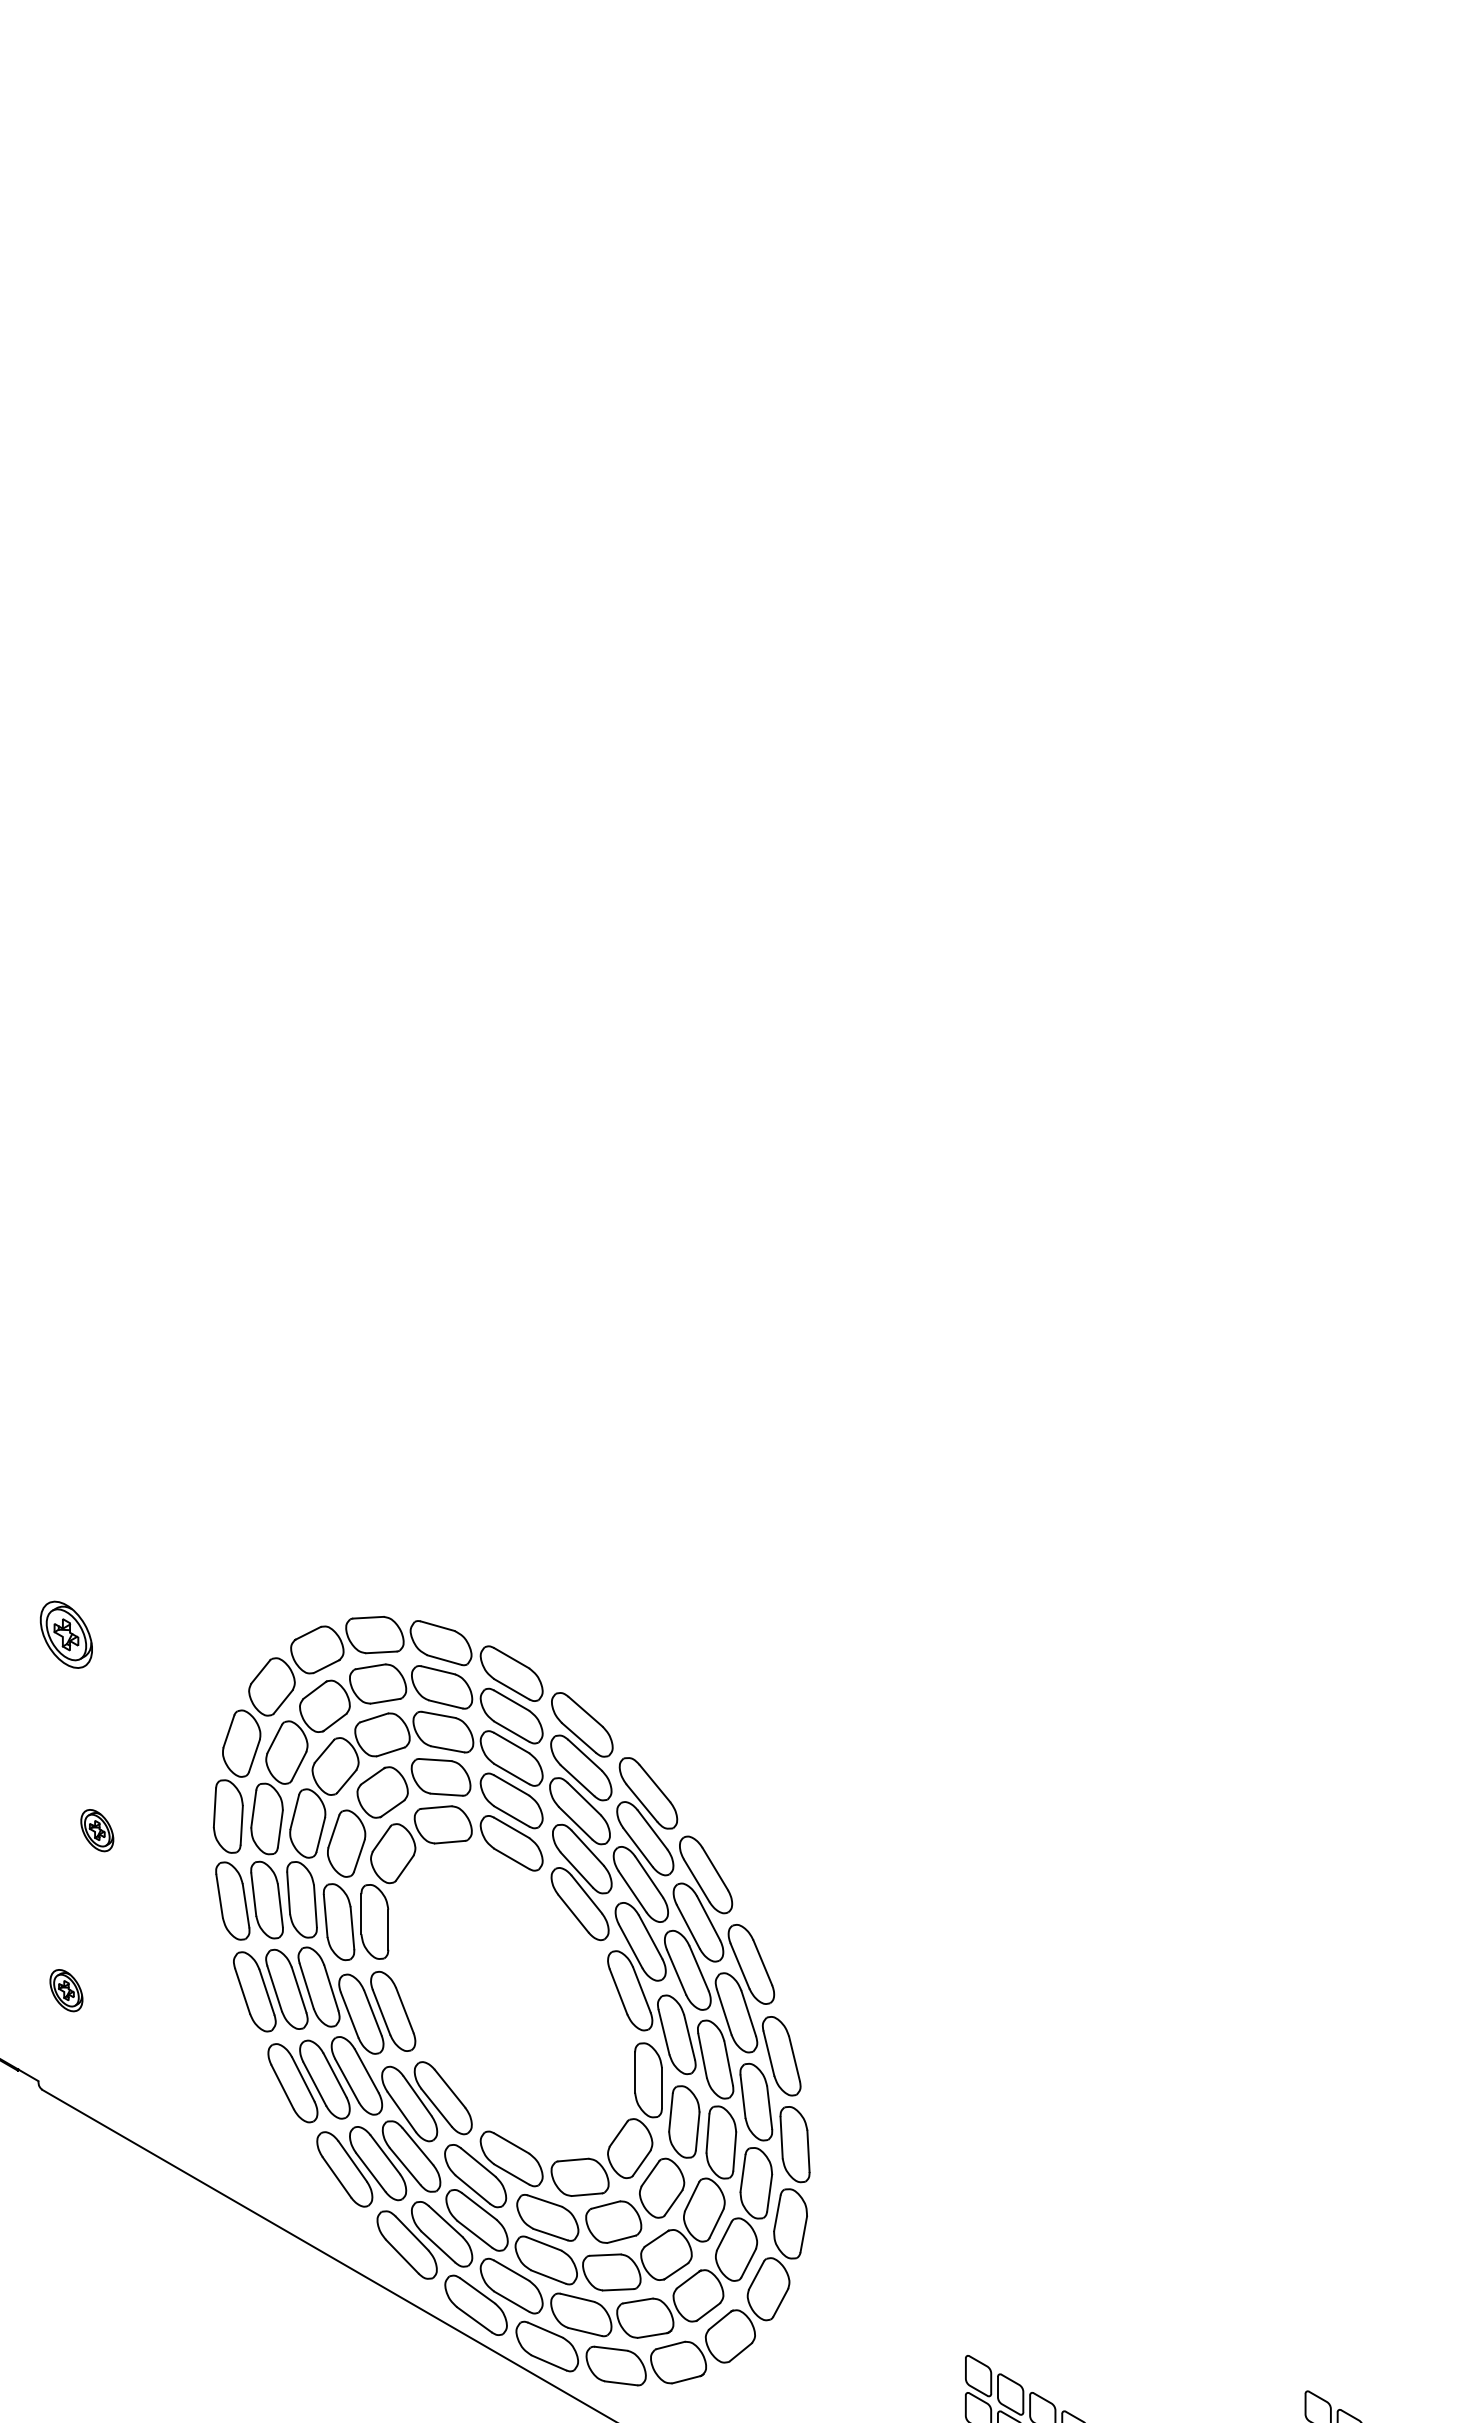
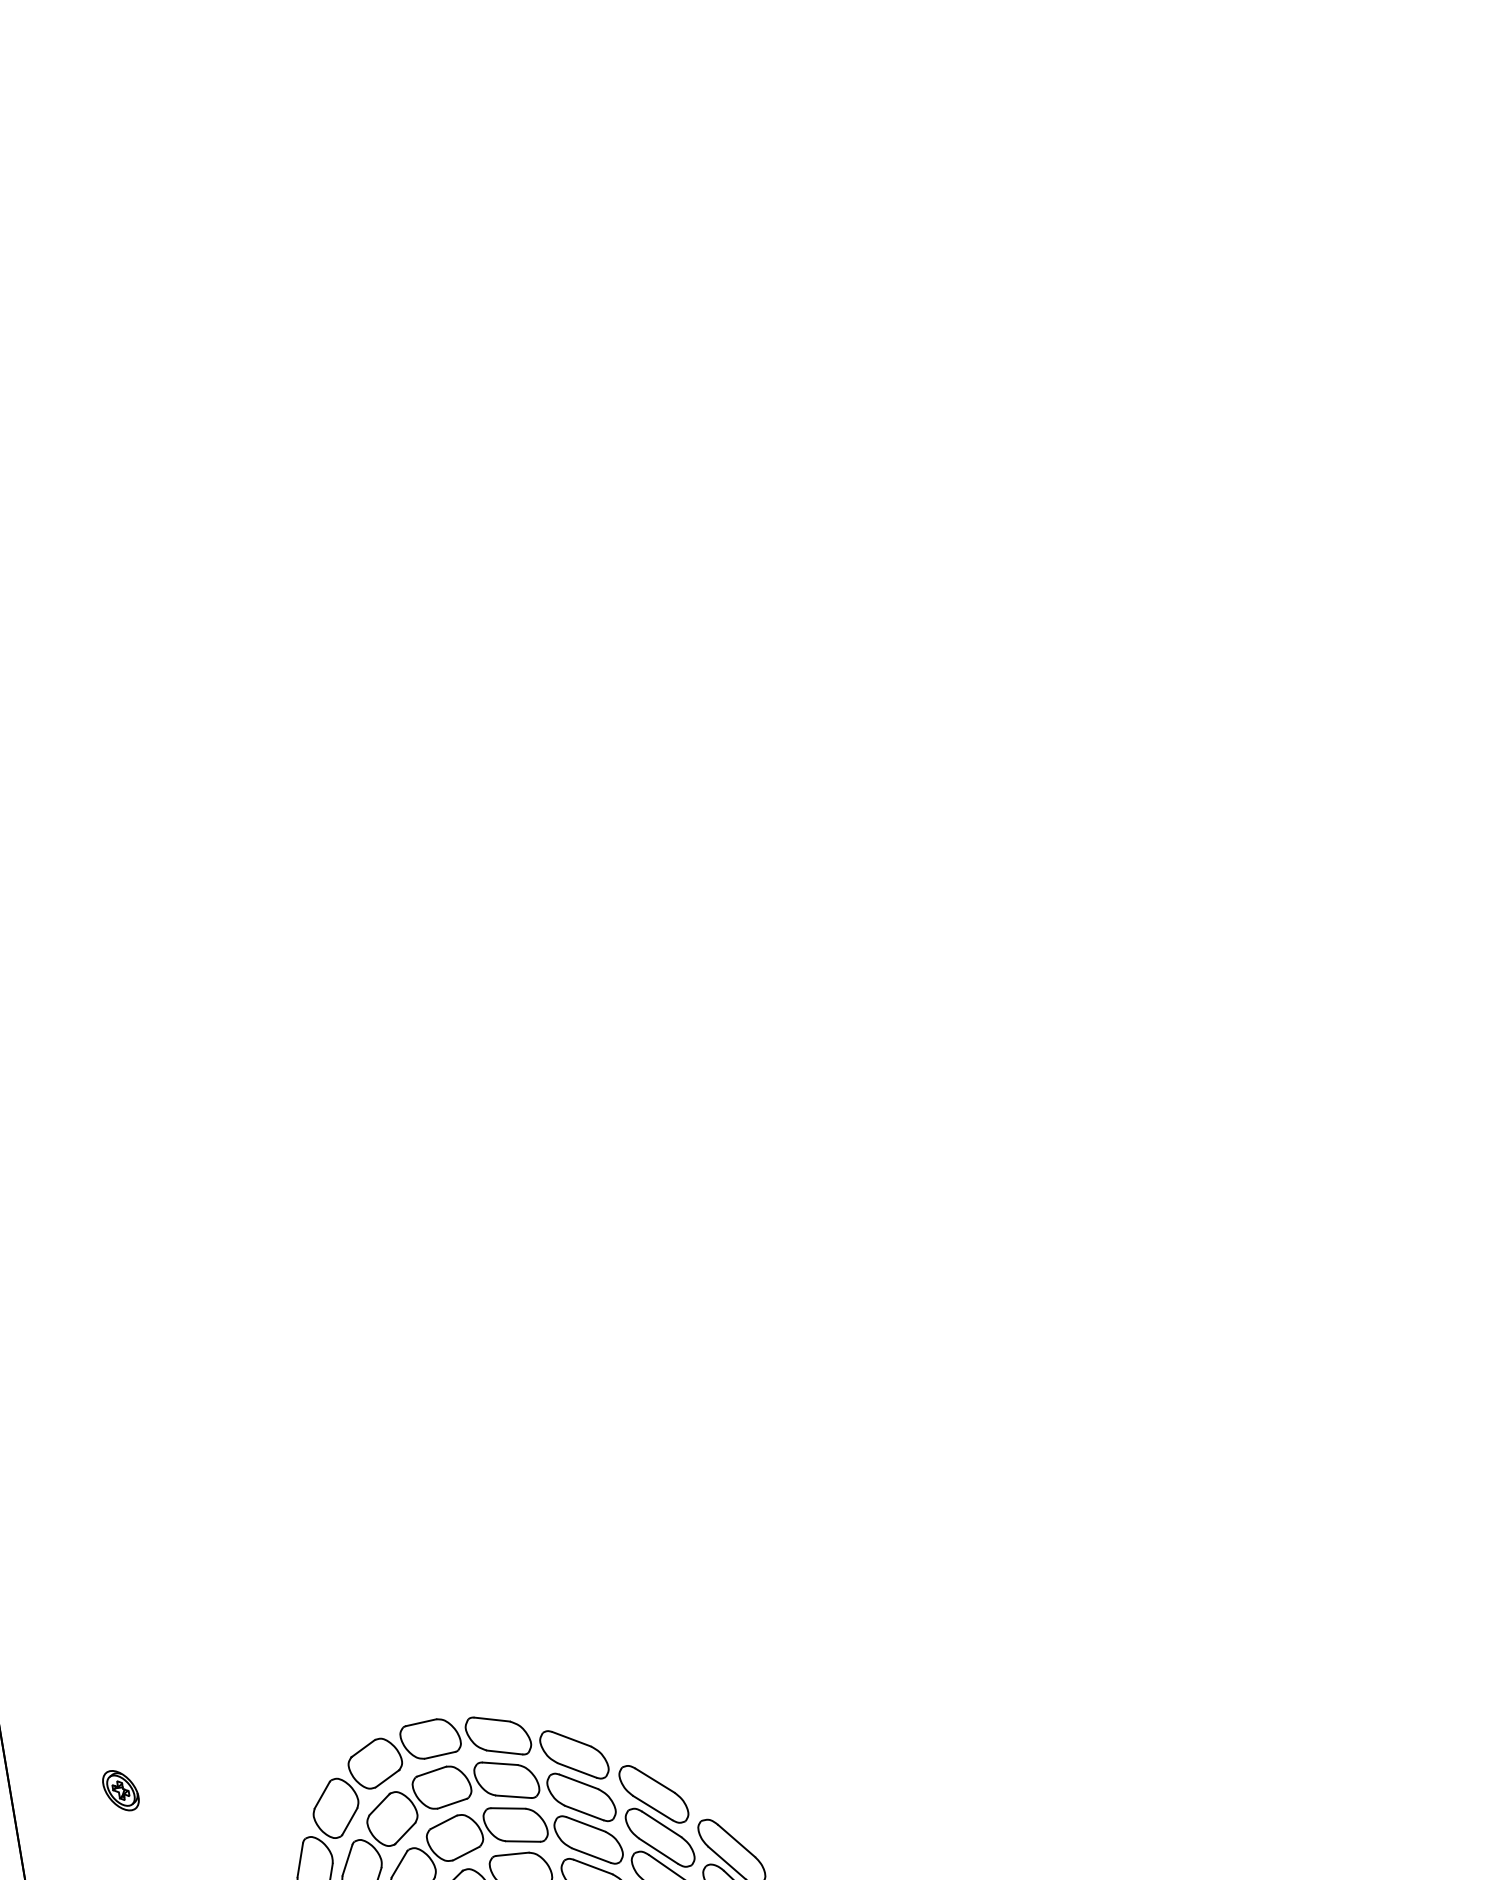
part: (66, 1634) -> (120, 1790), size x0.62

